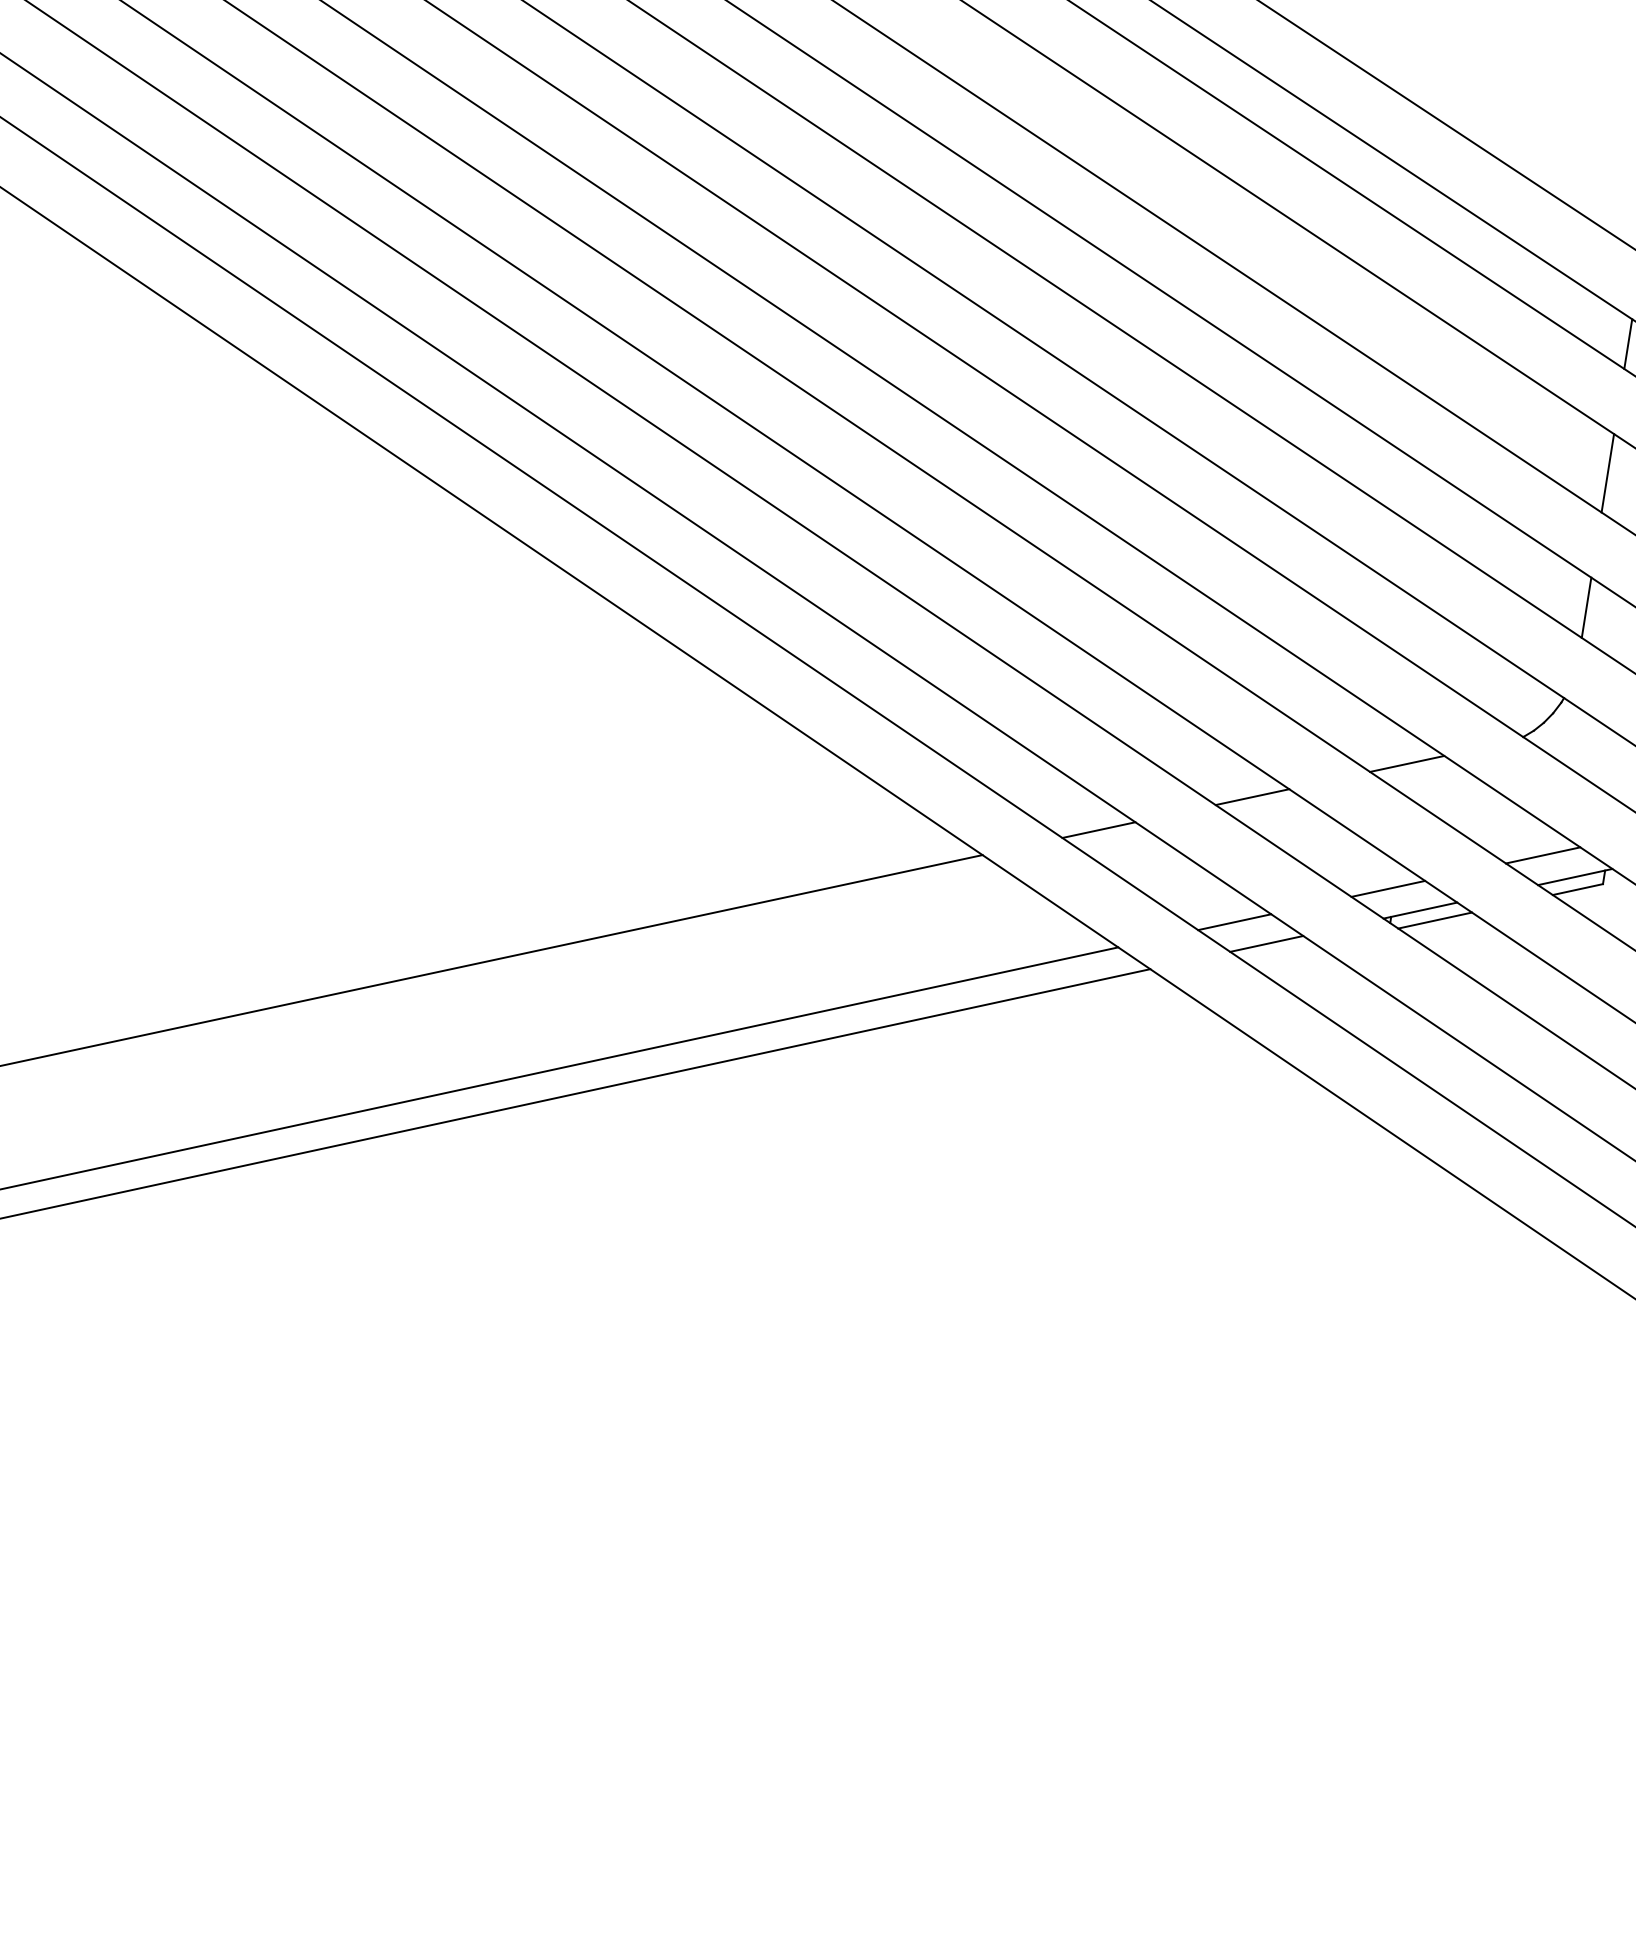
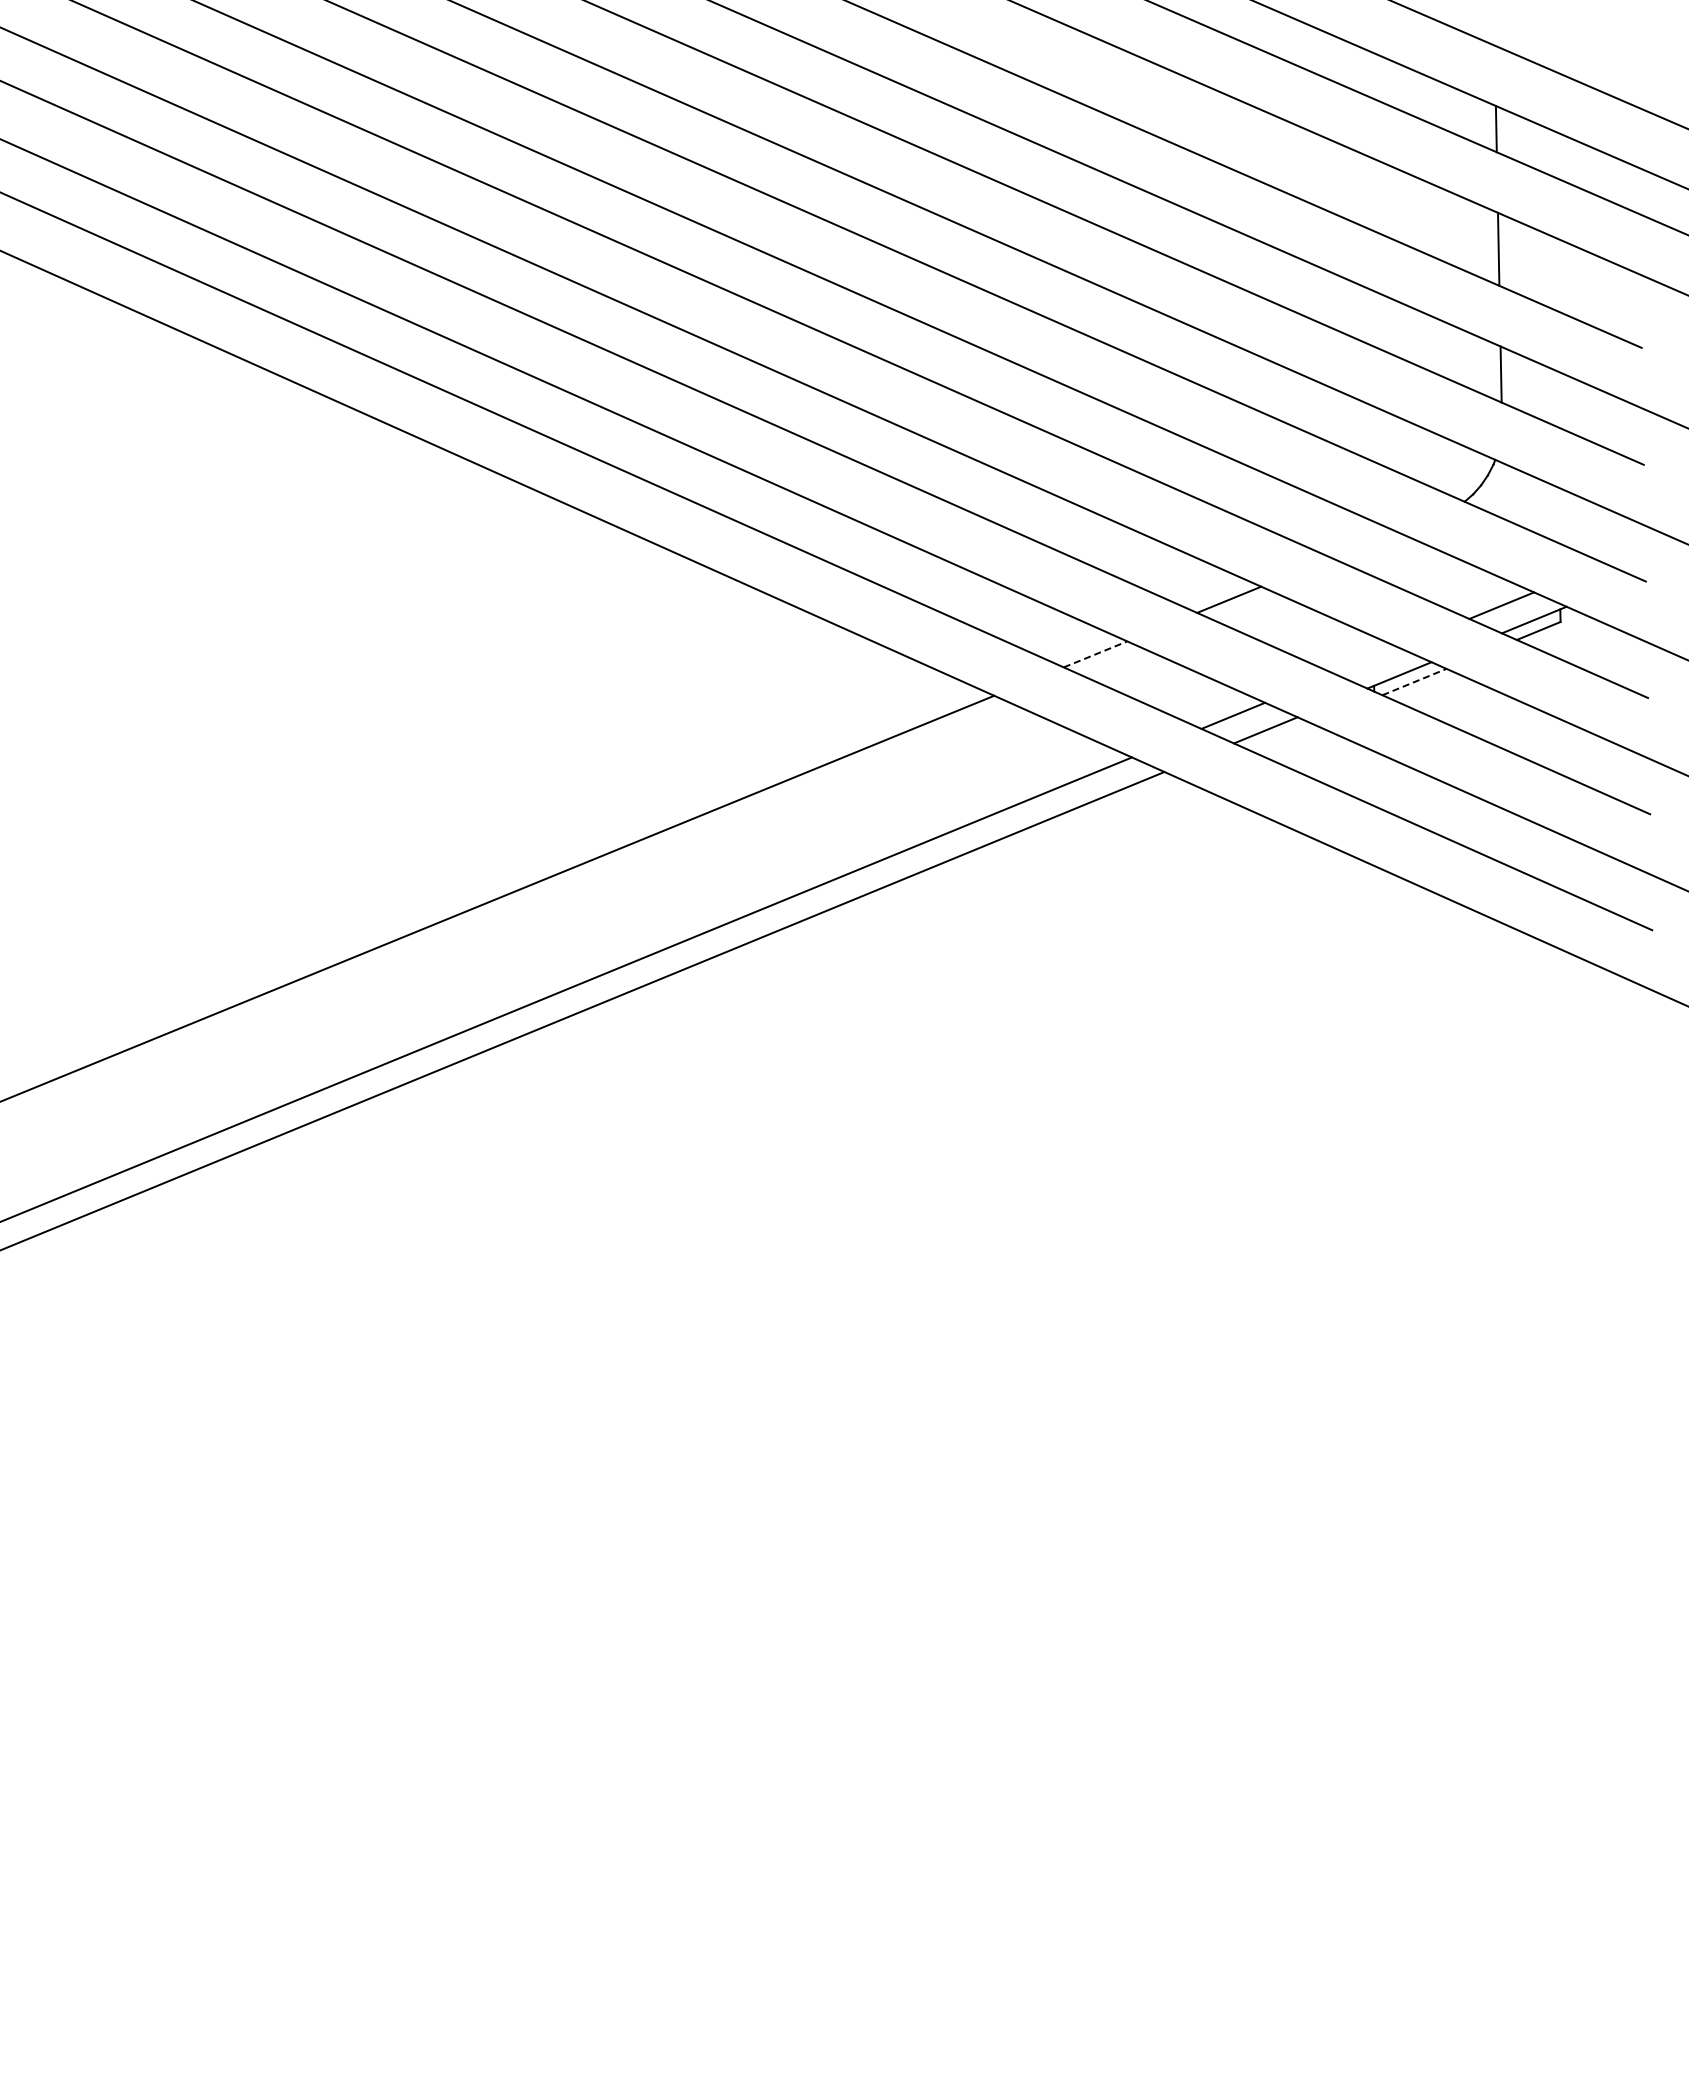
line: (1406, 763) -> (1363, 544), removed
line: (1099, 830) -> (1096, 654), solid -> dashed
line: (1387, 888) -> (1366, 660), removed
line: (1435, 921) -> (1414, 682), solid -> dashed

